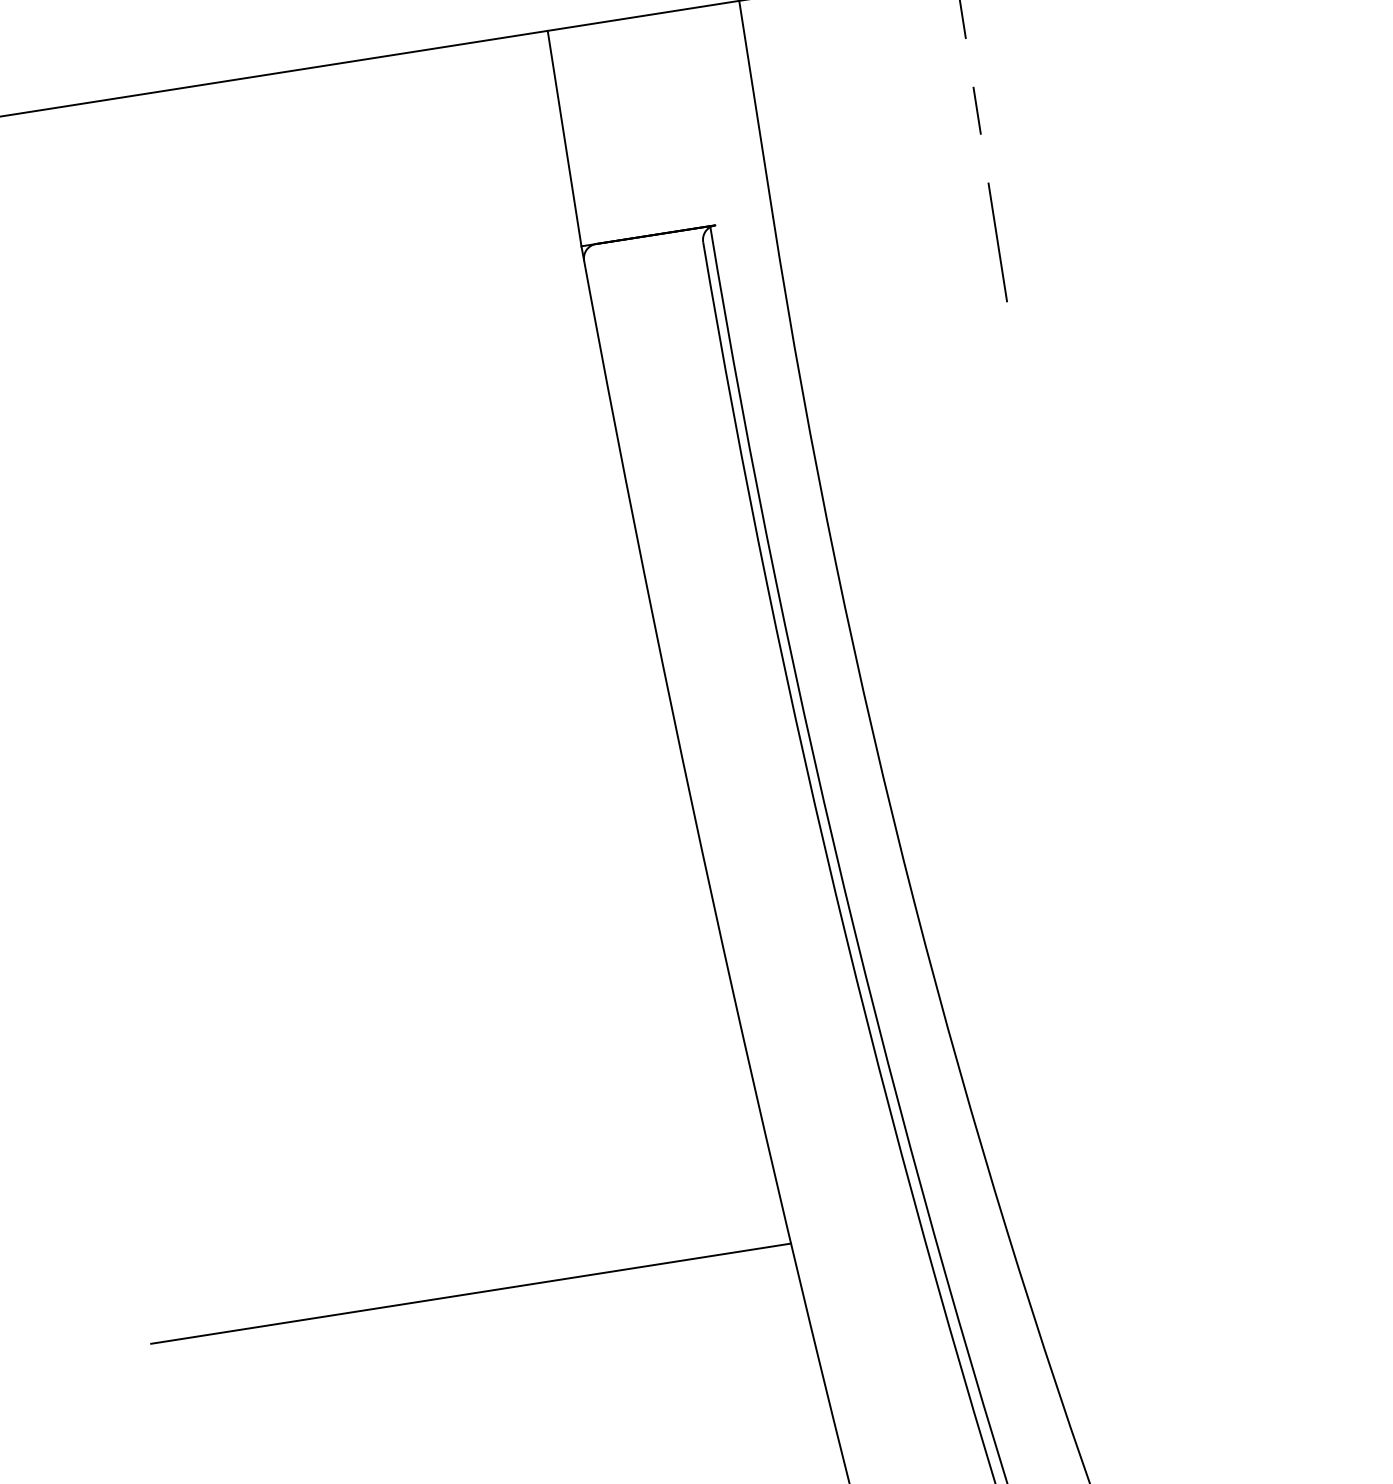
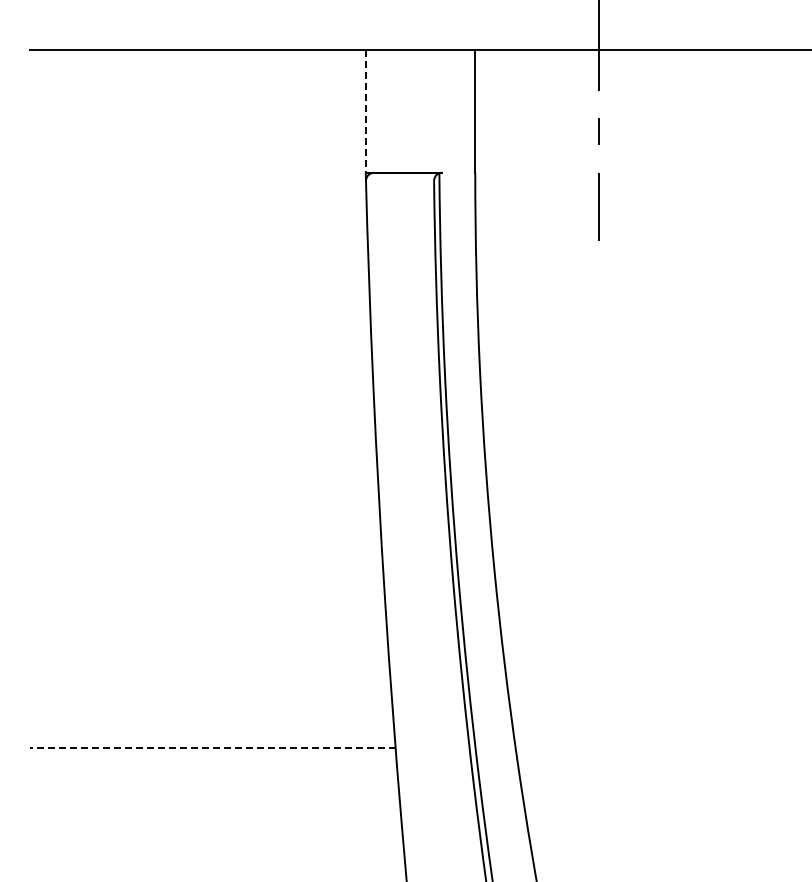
line: (564, 139) -> (365, 111), solid -> dashed
line: (470, 1293) -> (212, 747), solid -> dashed

